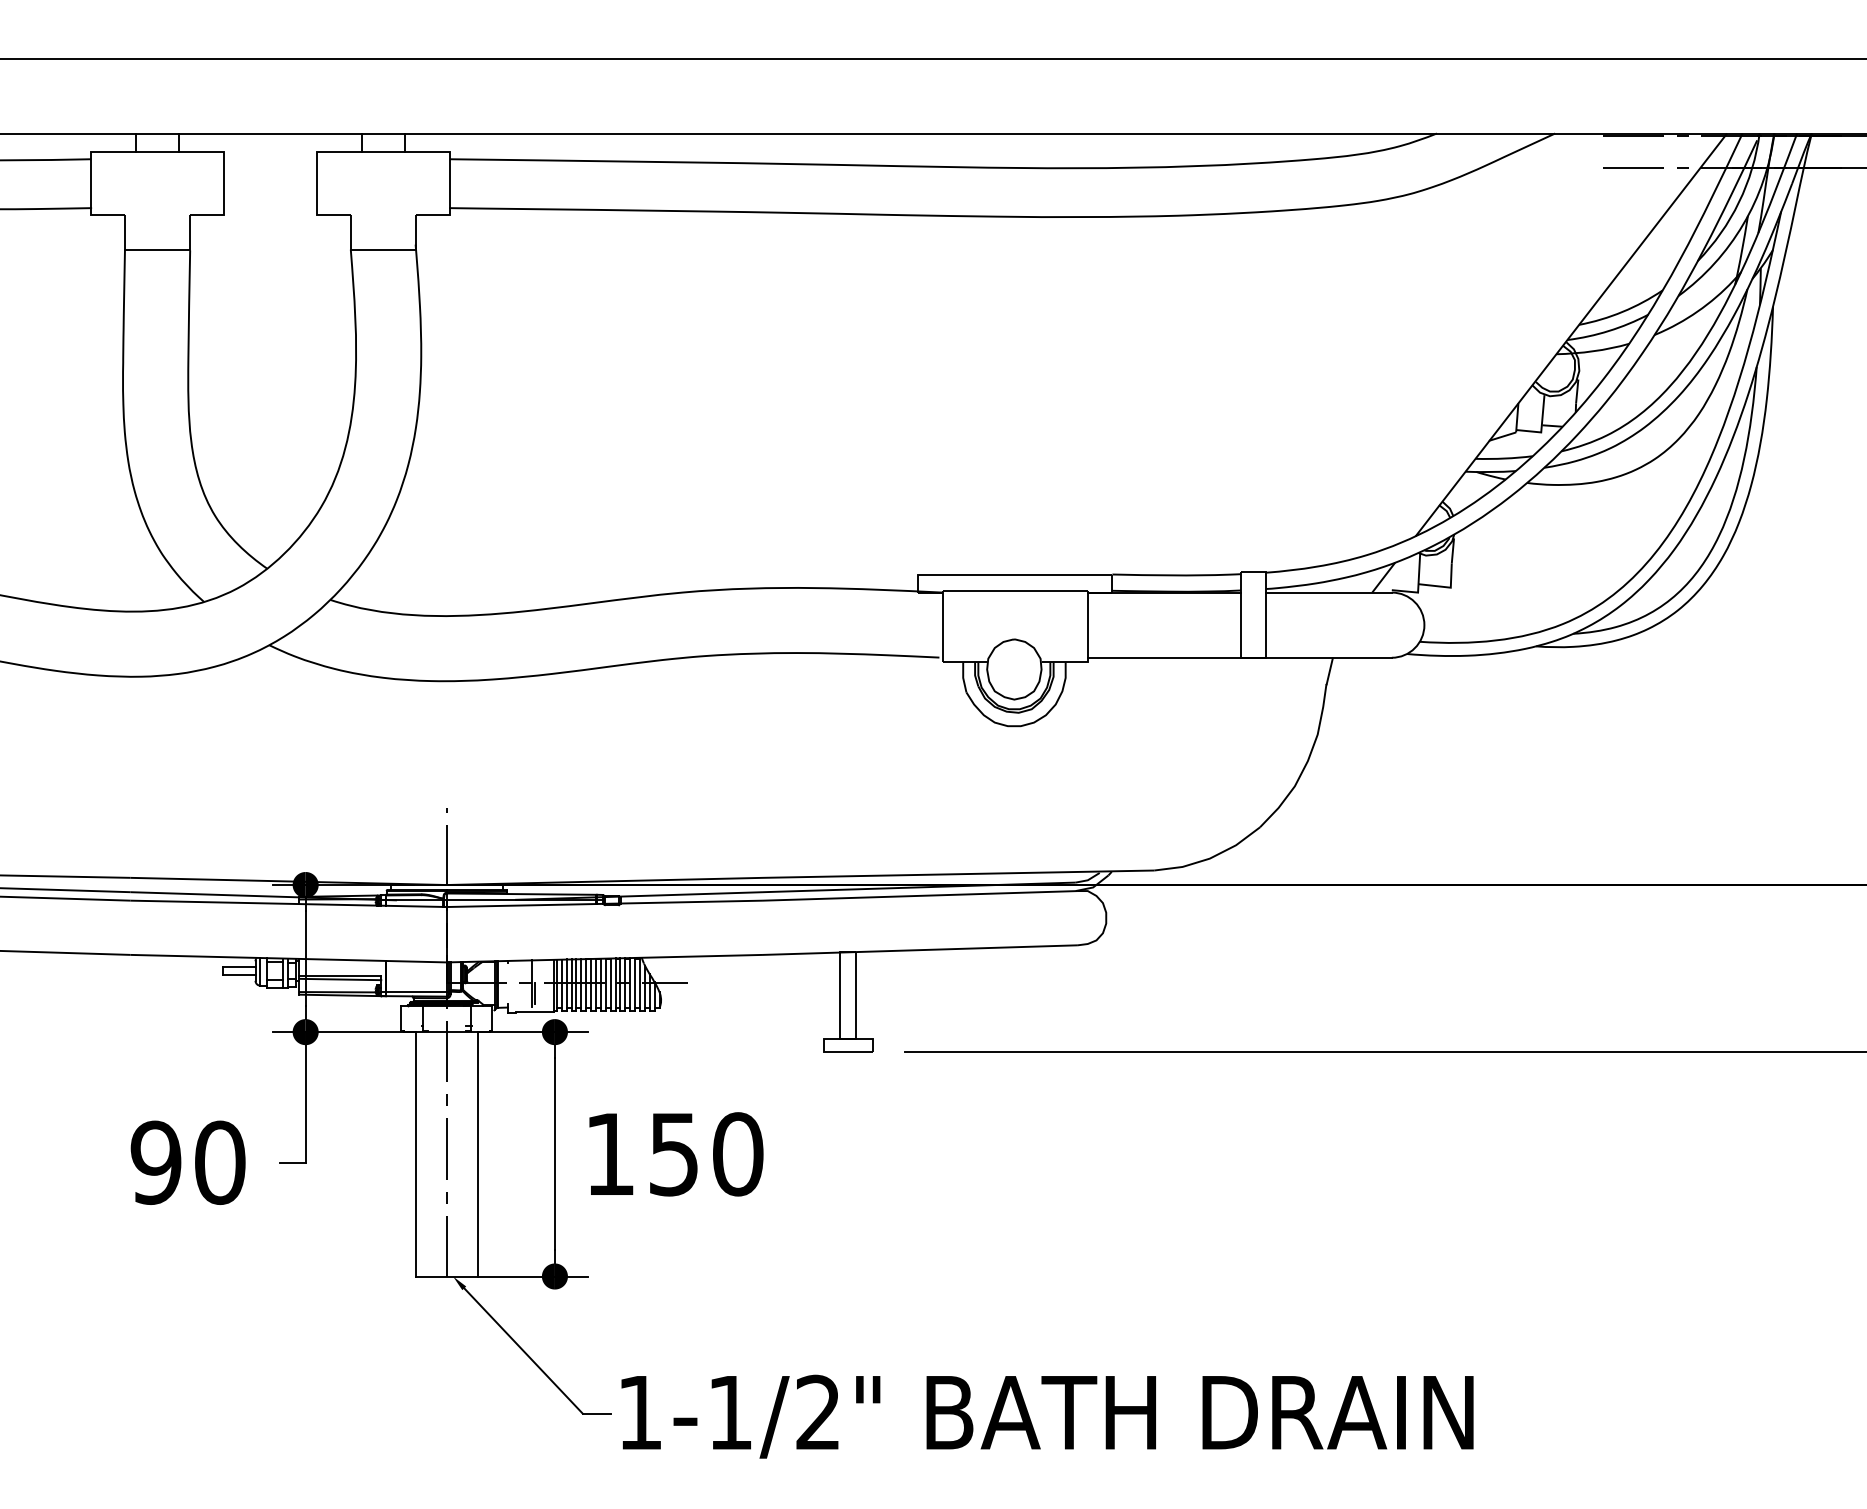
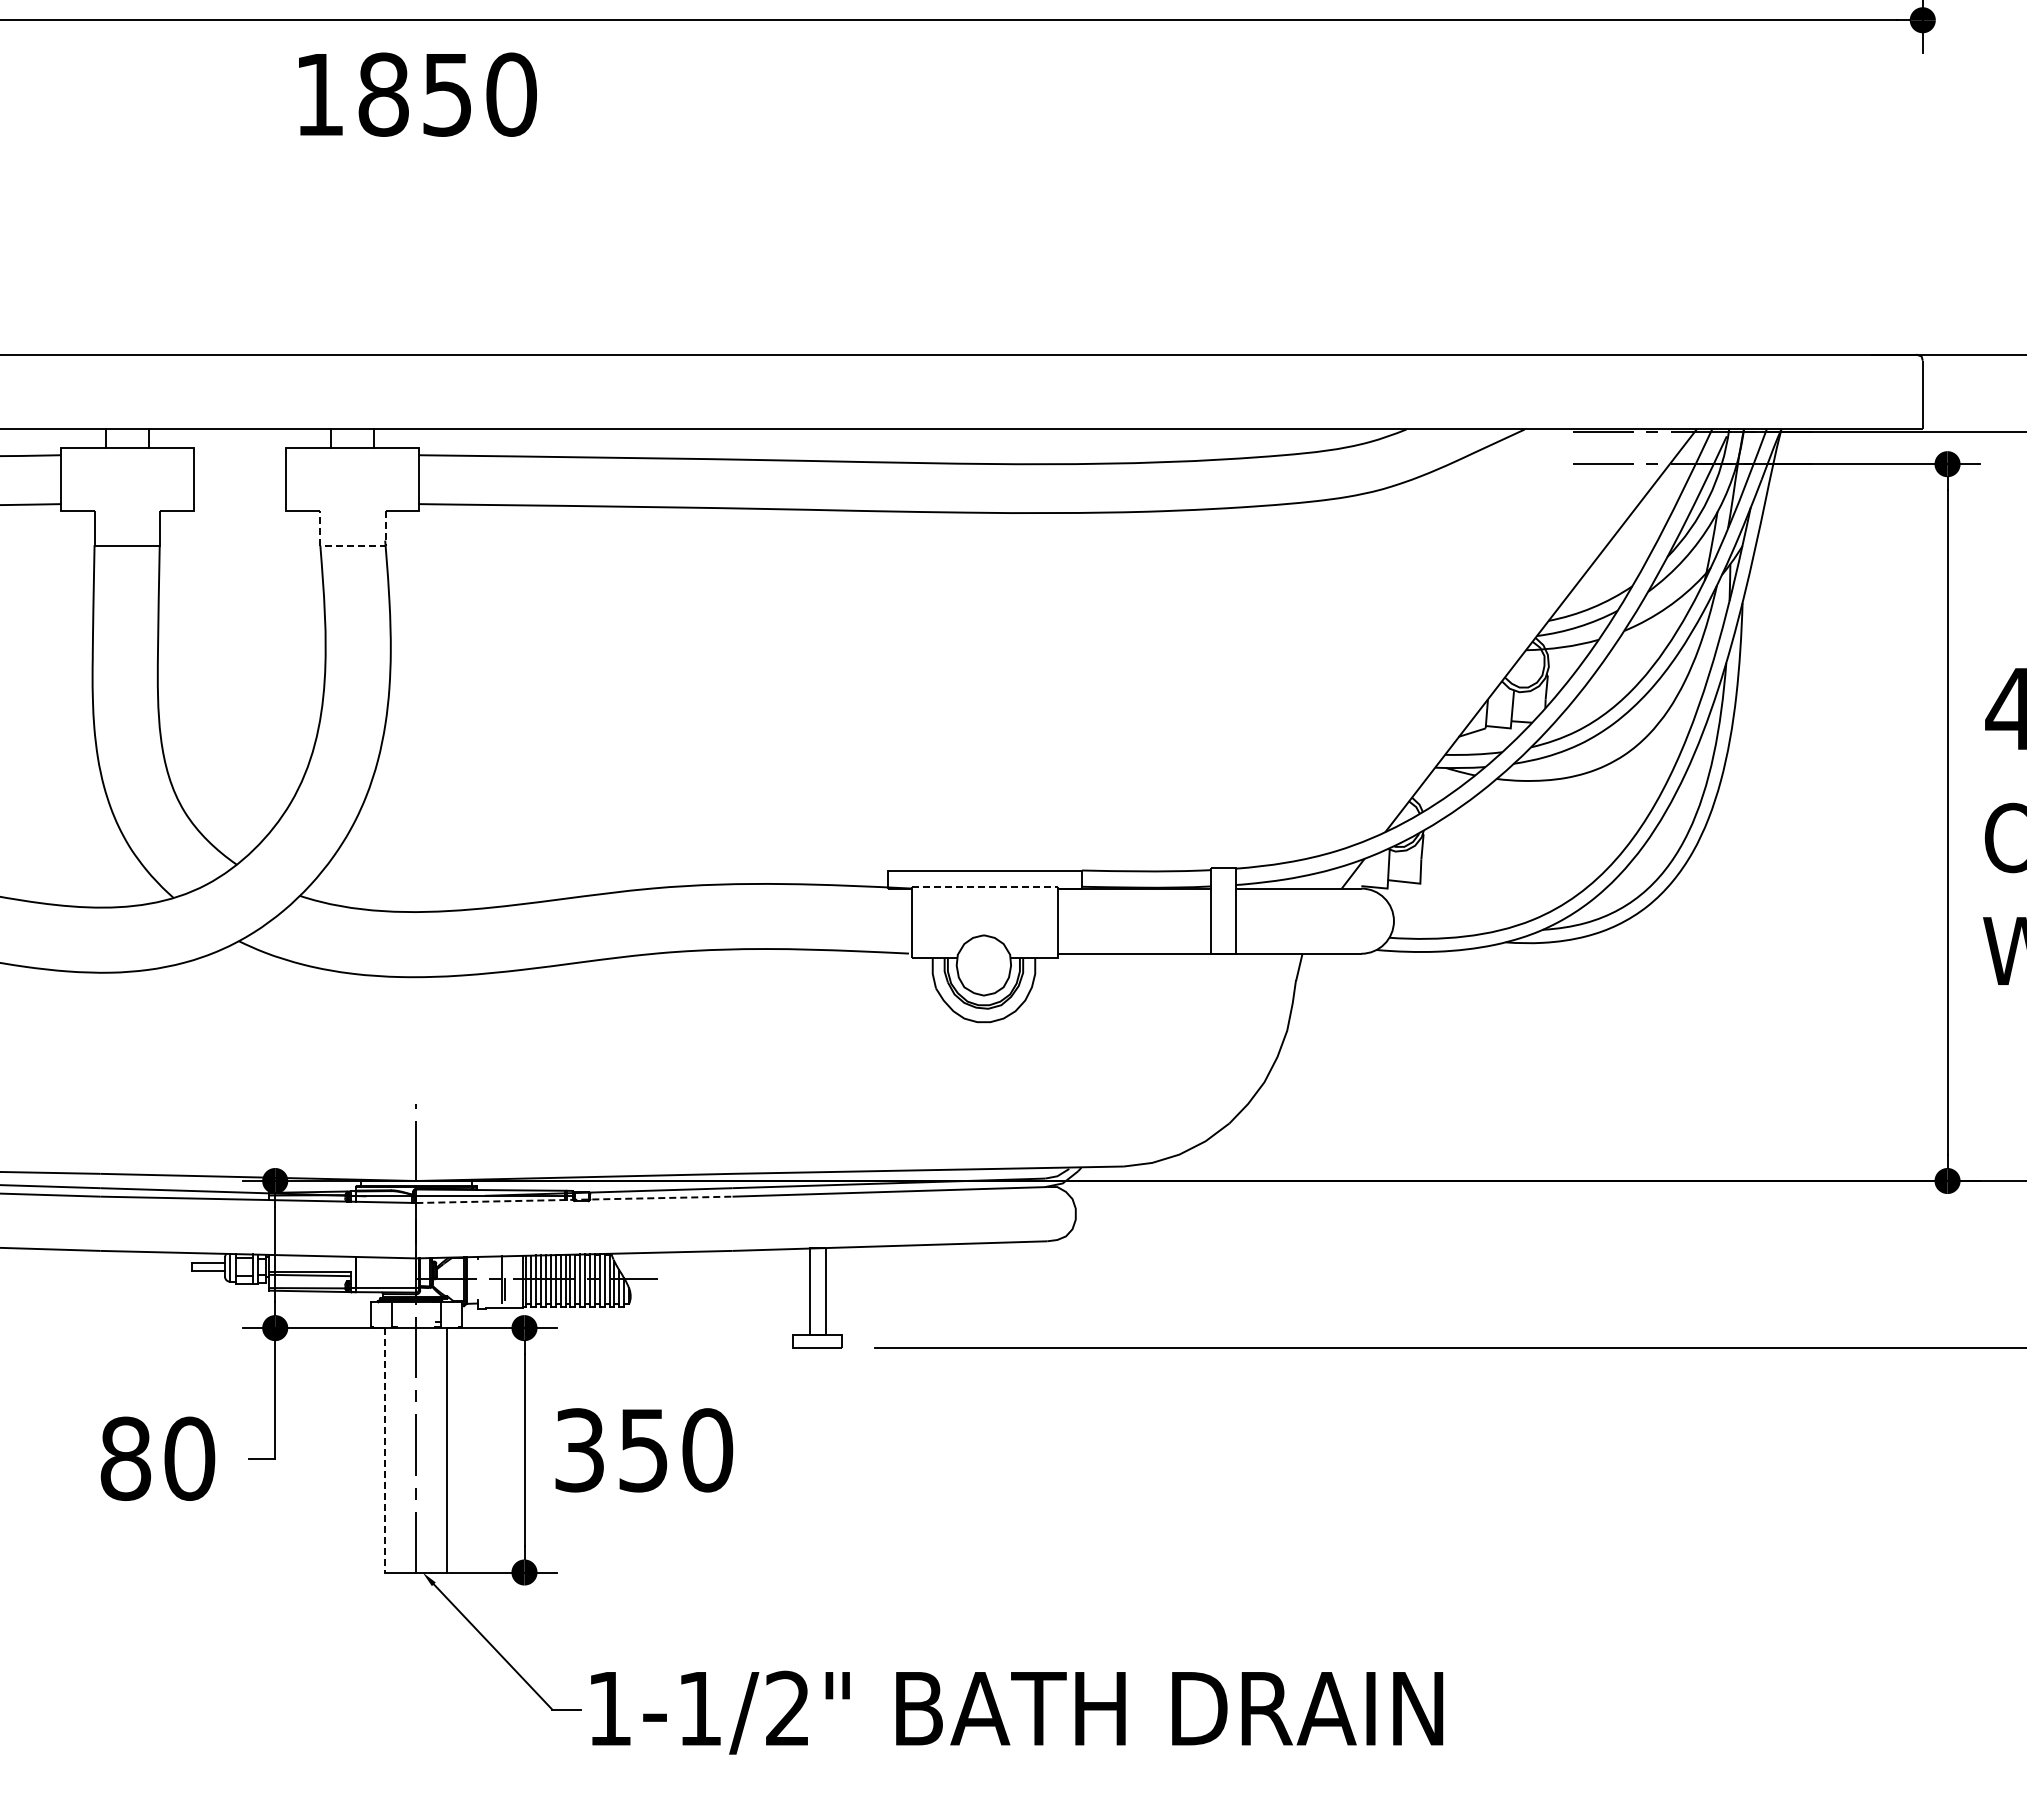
line: (382, 249) -> (352, 545), solid -> dashed
line: (1015, 591) -> (985, 887), solid -> dashed
line: (604, 903) -> (574, 1199), solid -> dashed
line: (415, 1154) -> (385, 1450), solid -> dashed
text: (609, 1154) -> (579, 1450), 150 -> 350
text: (155, 1162) -> (125, 1458), 90 -> 80

